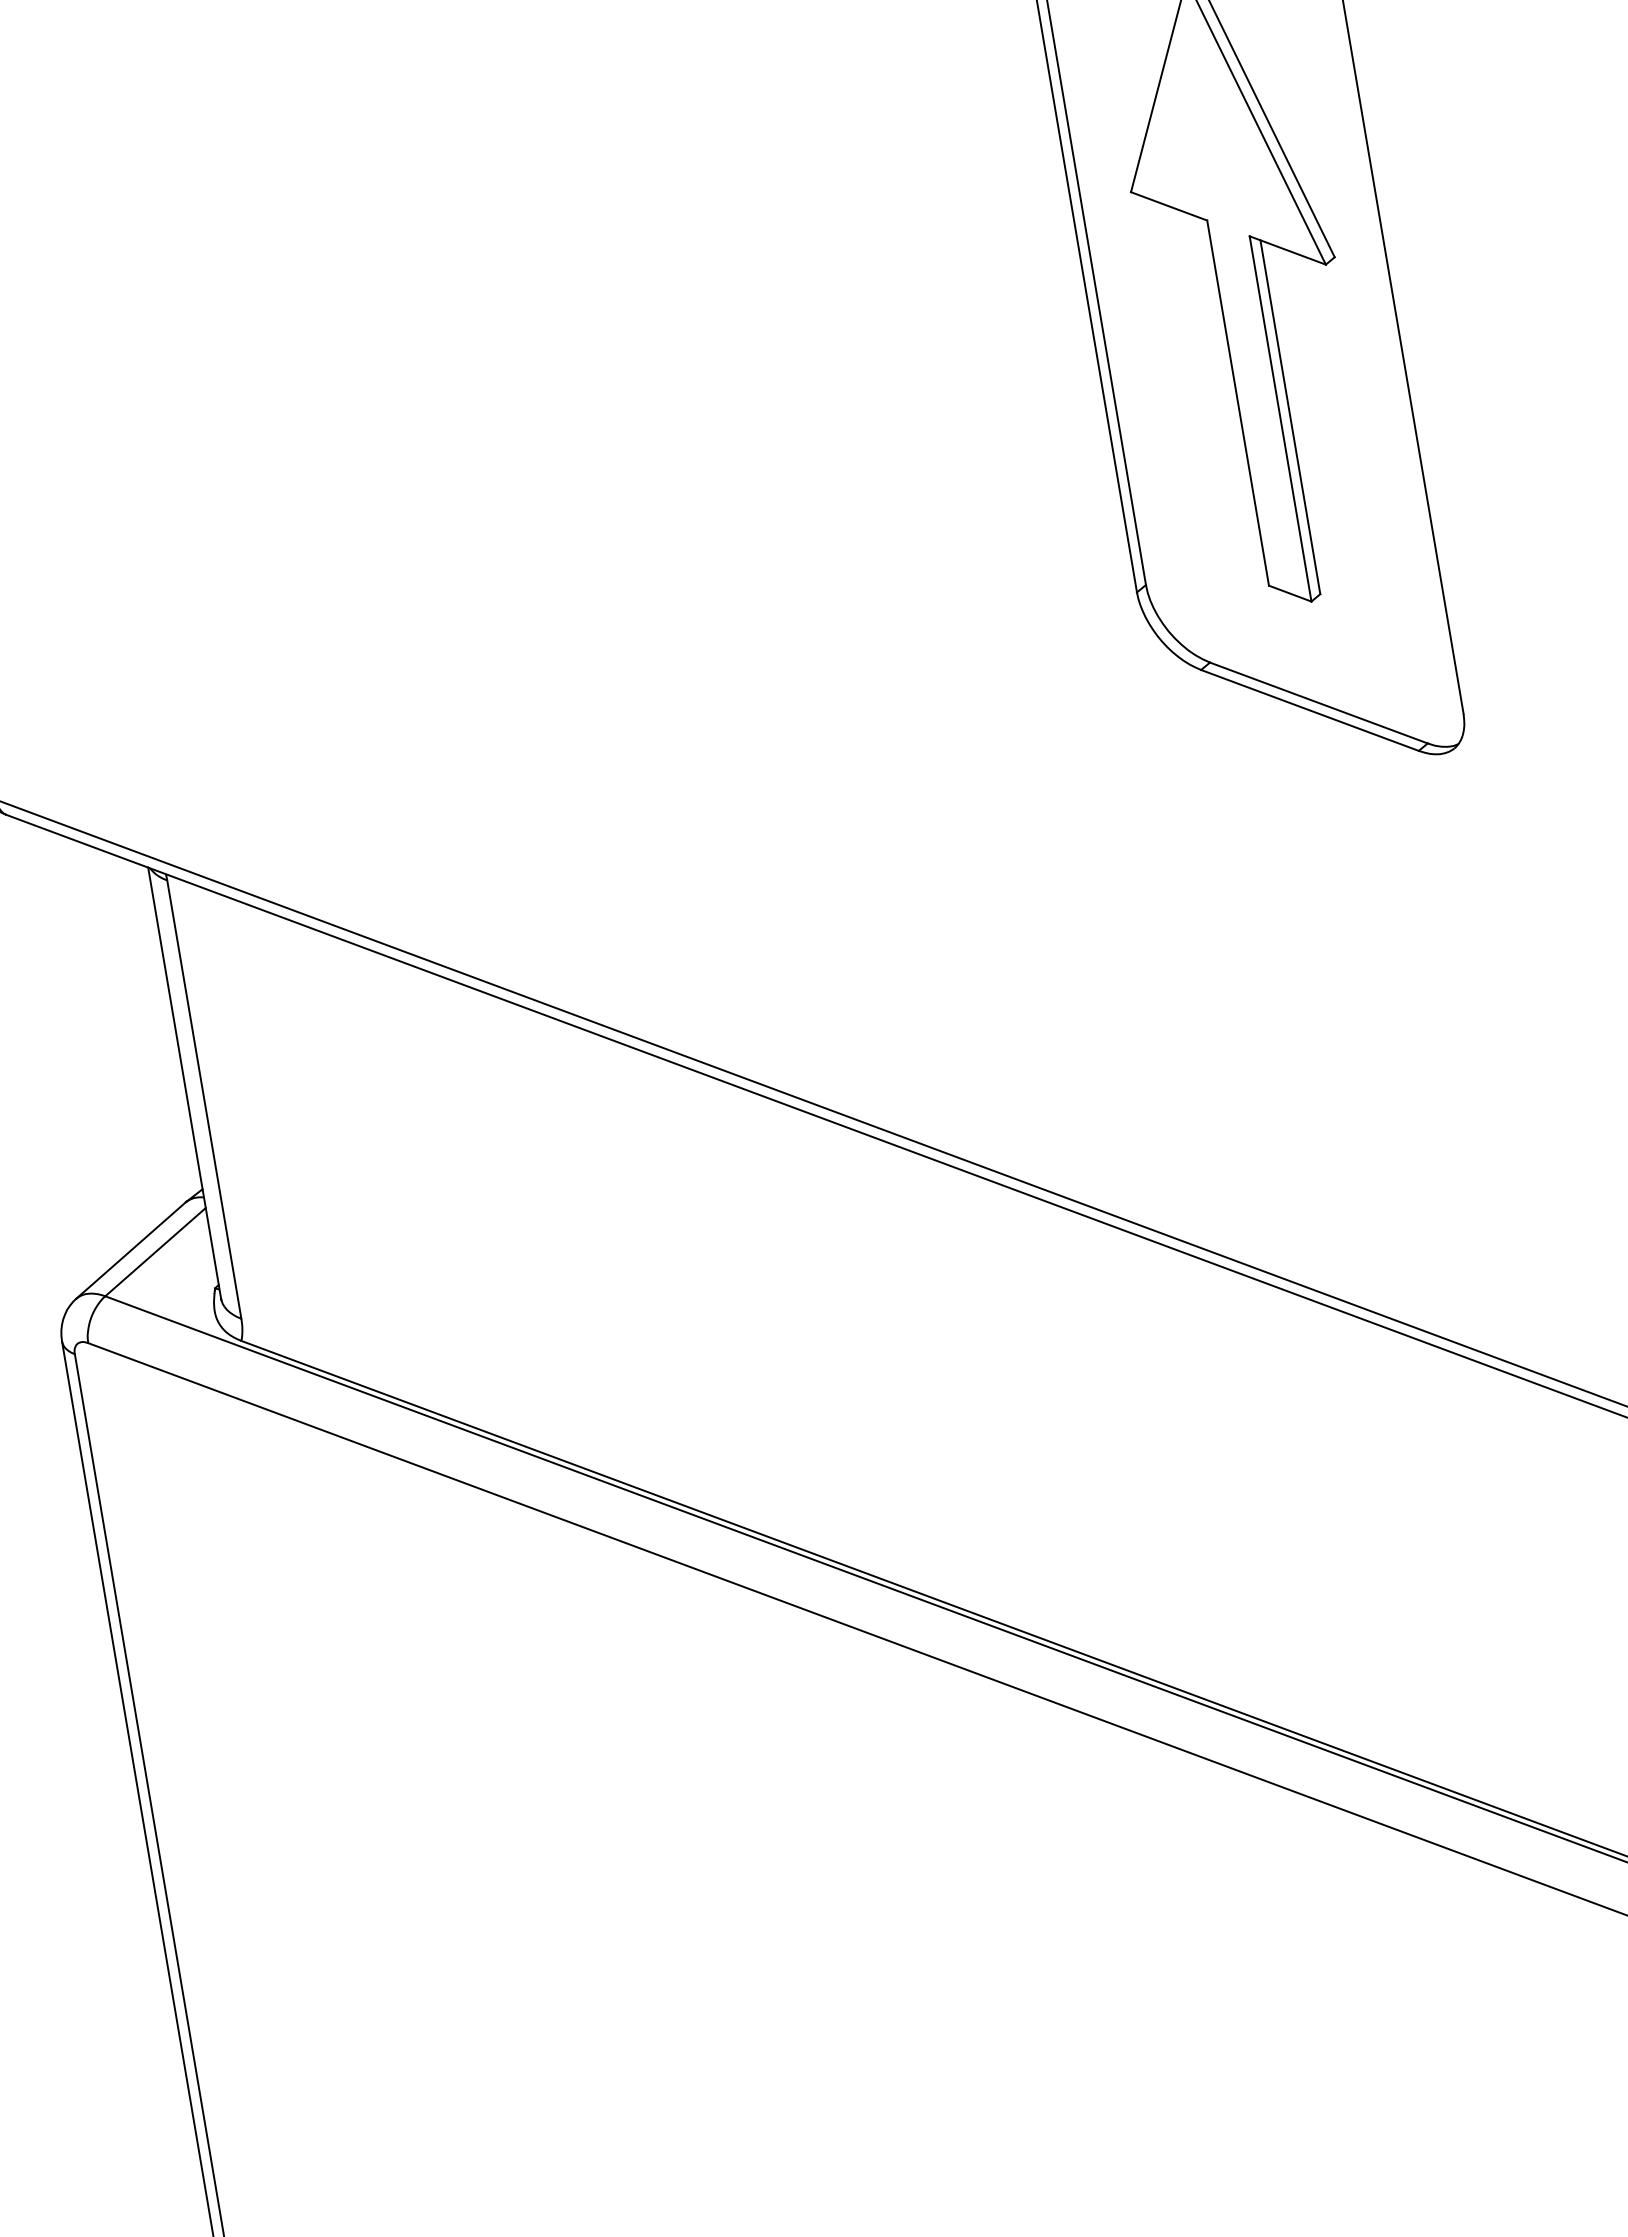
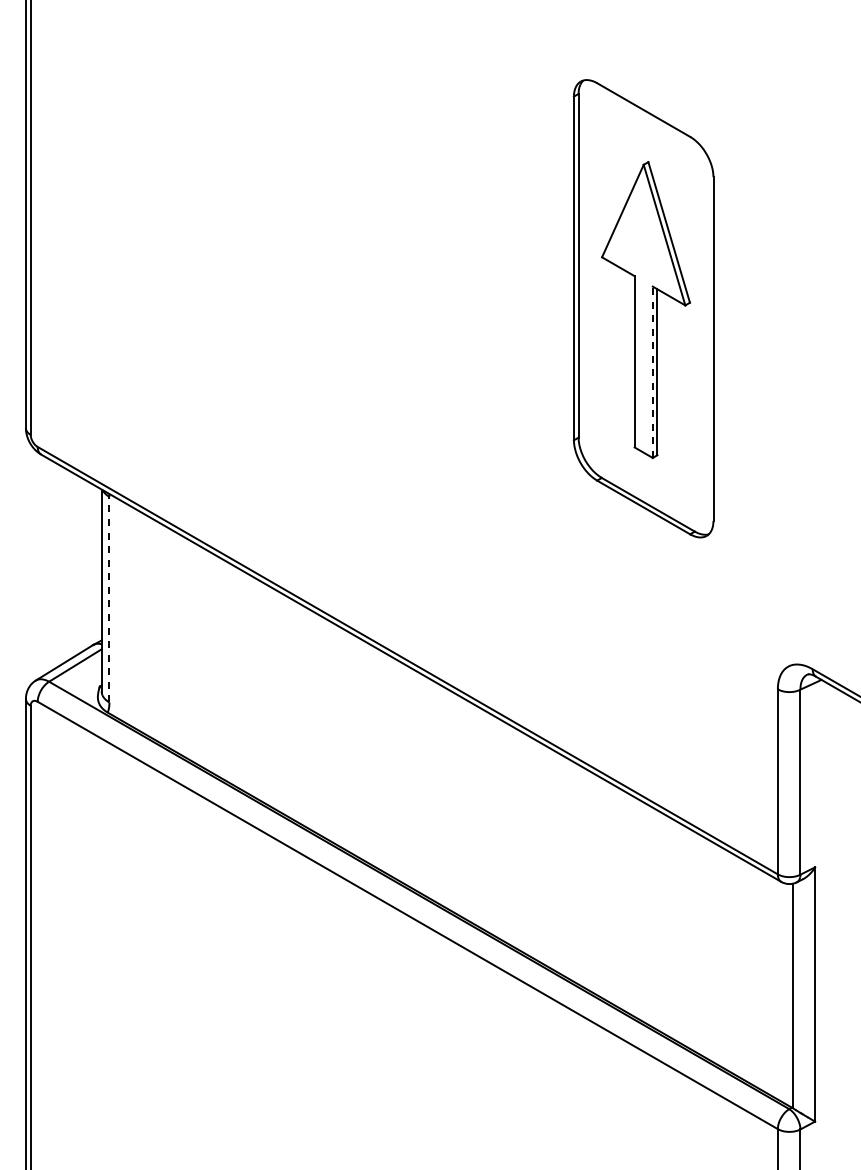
line: (1280, 419) -> (652, 372), solid -> dashed
line: (204, 1099) -> (109, 599), solid -> dashed

